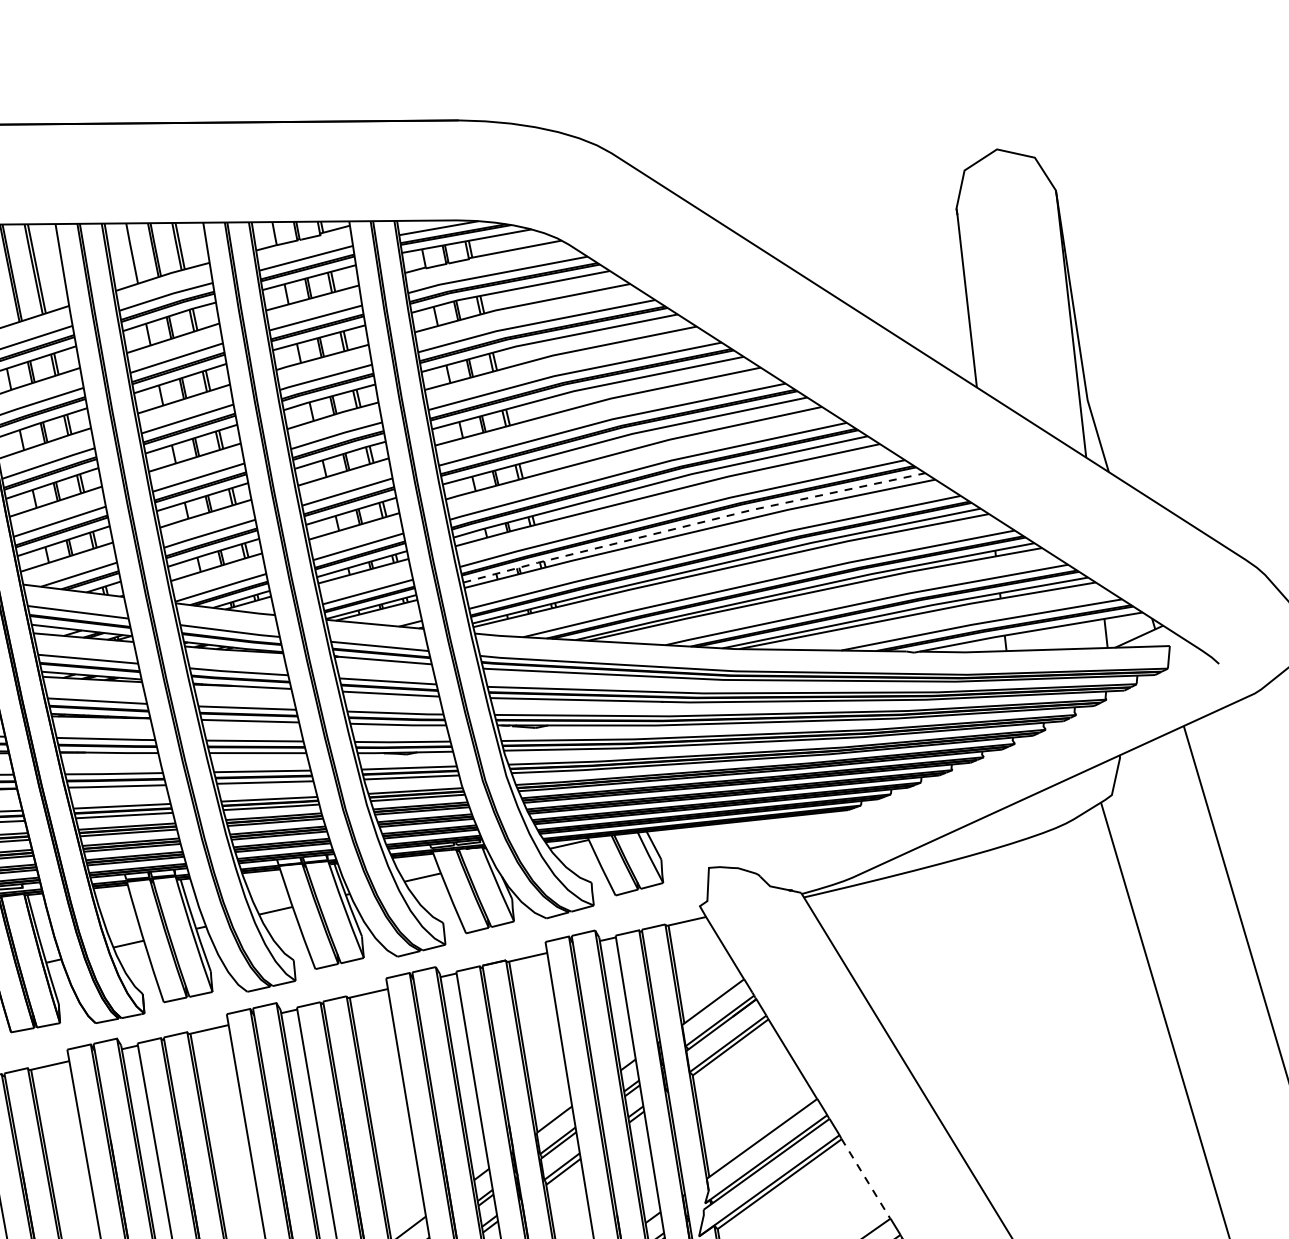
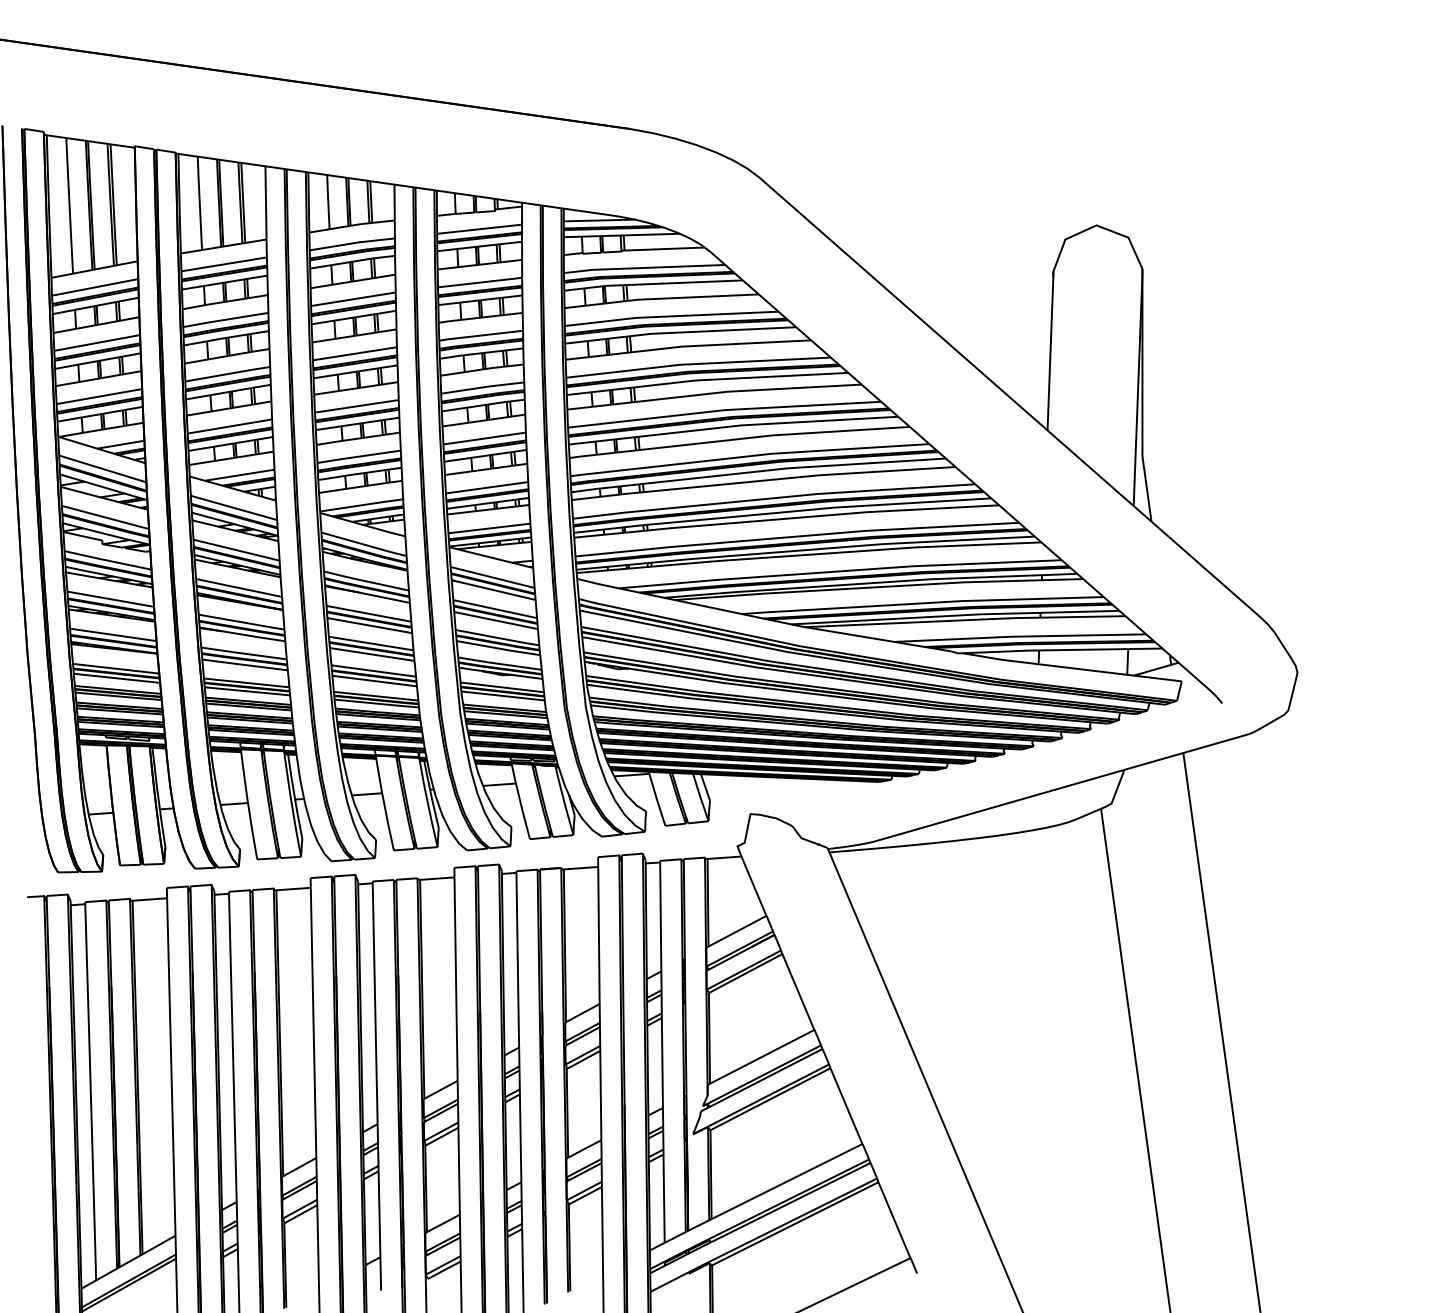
line: (693, 524) -> (782, 512), dashed -> solid
line: (866, 1179) -> (846, 1106), dashed -> solid

